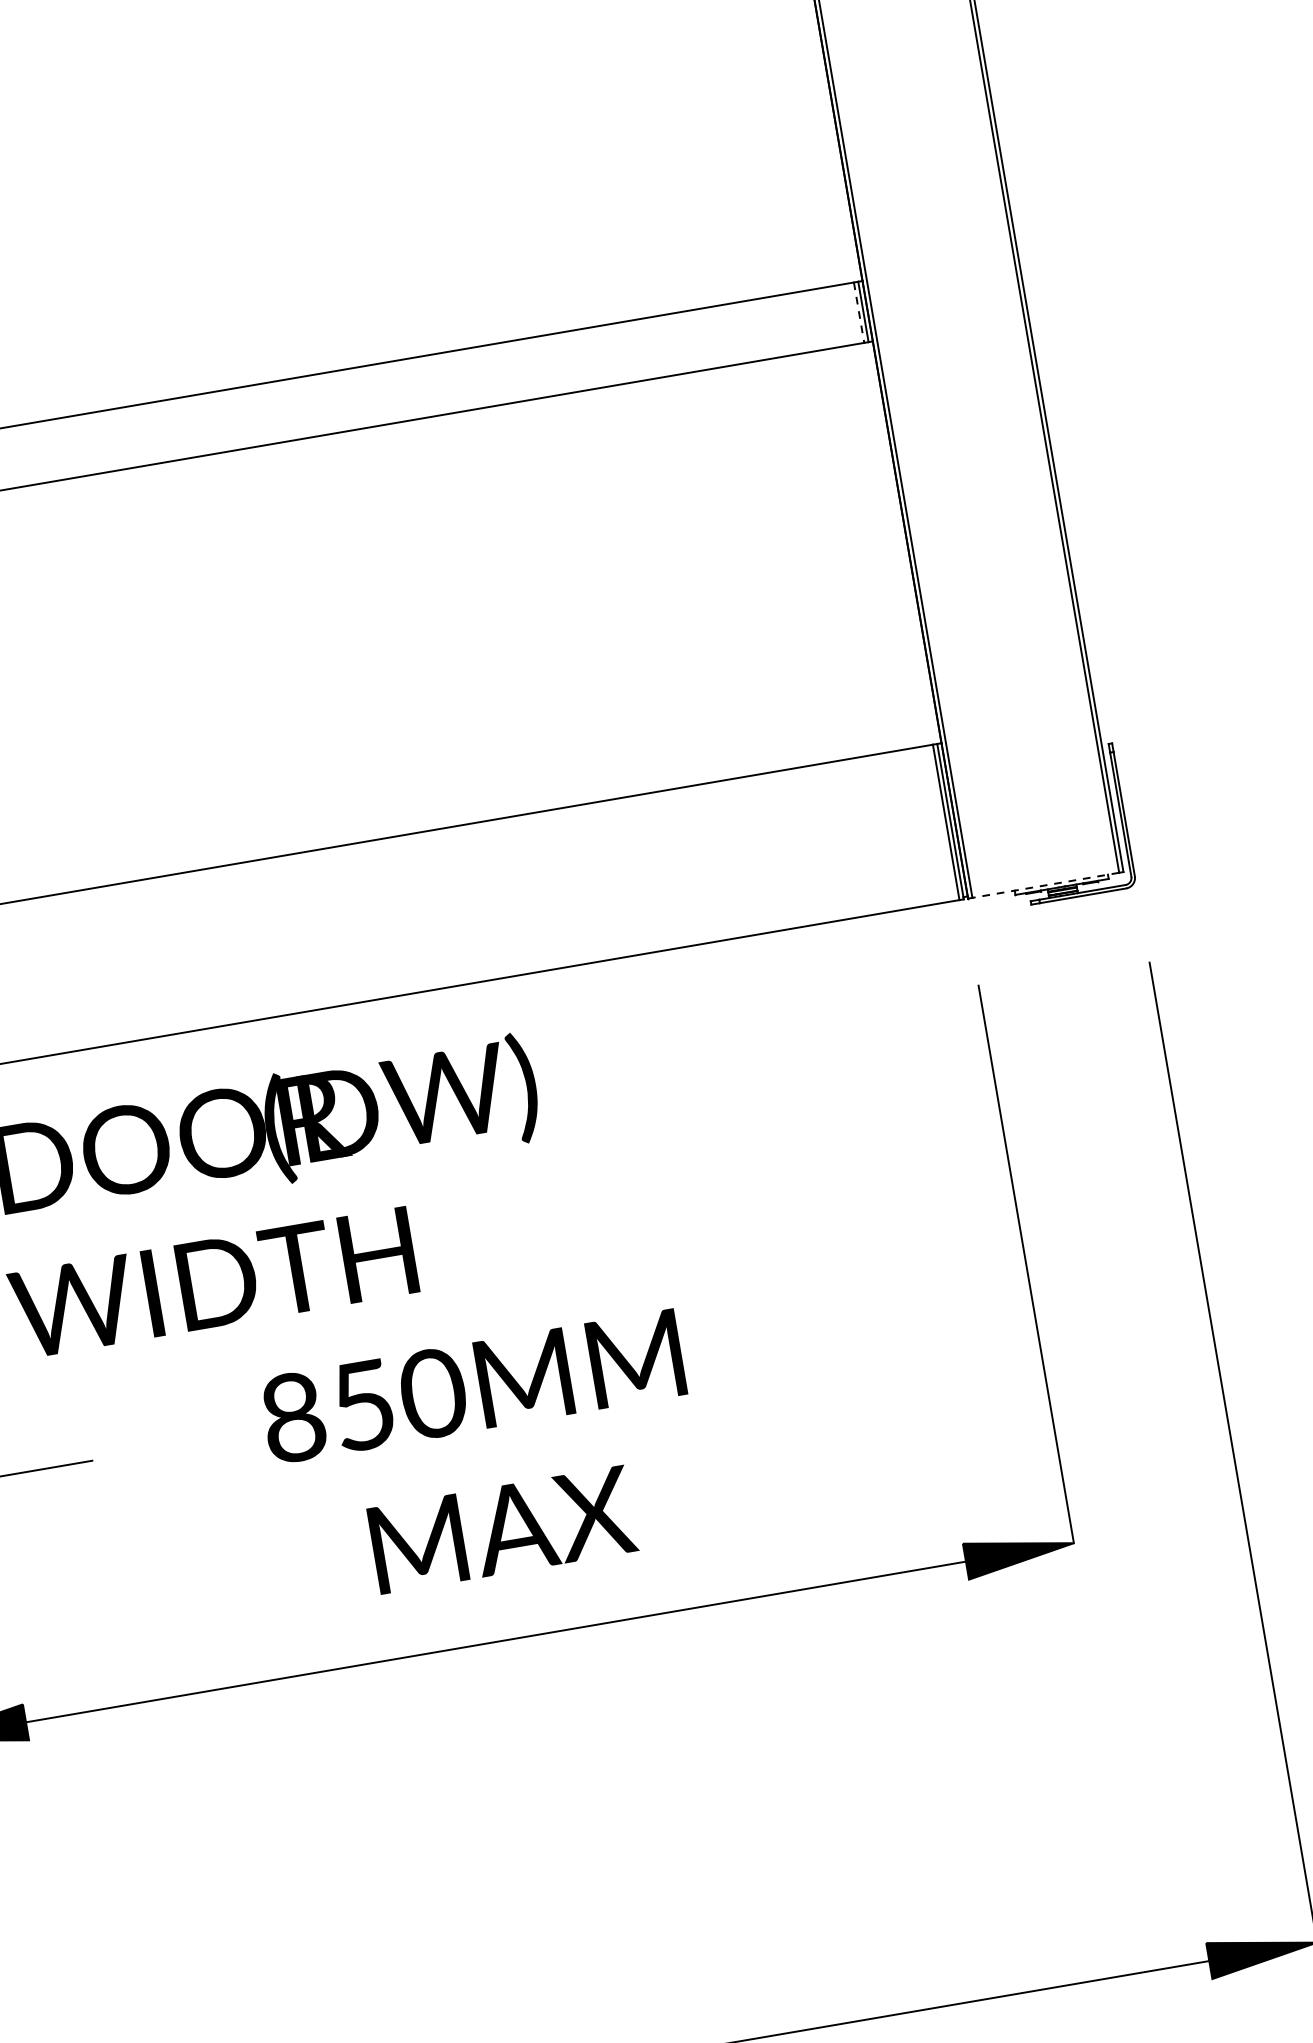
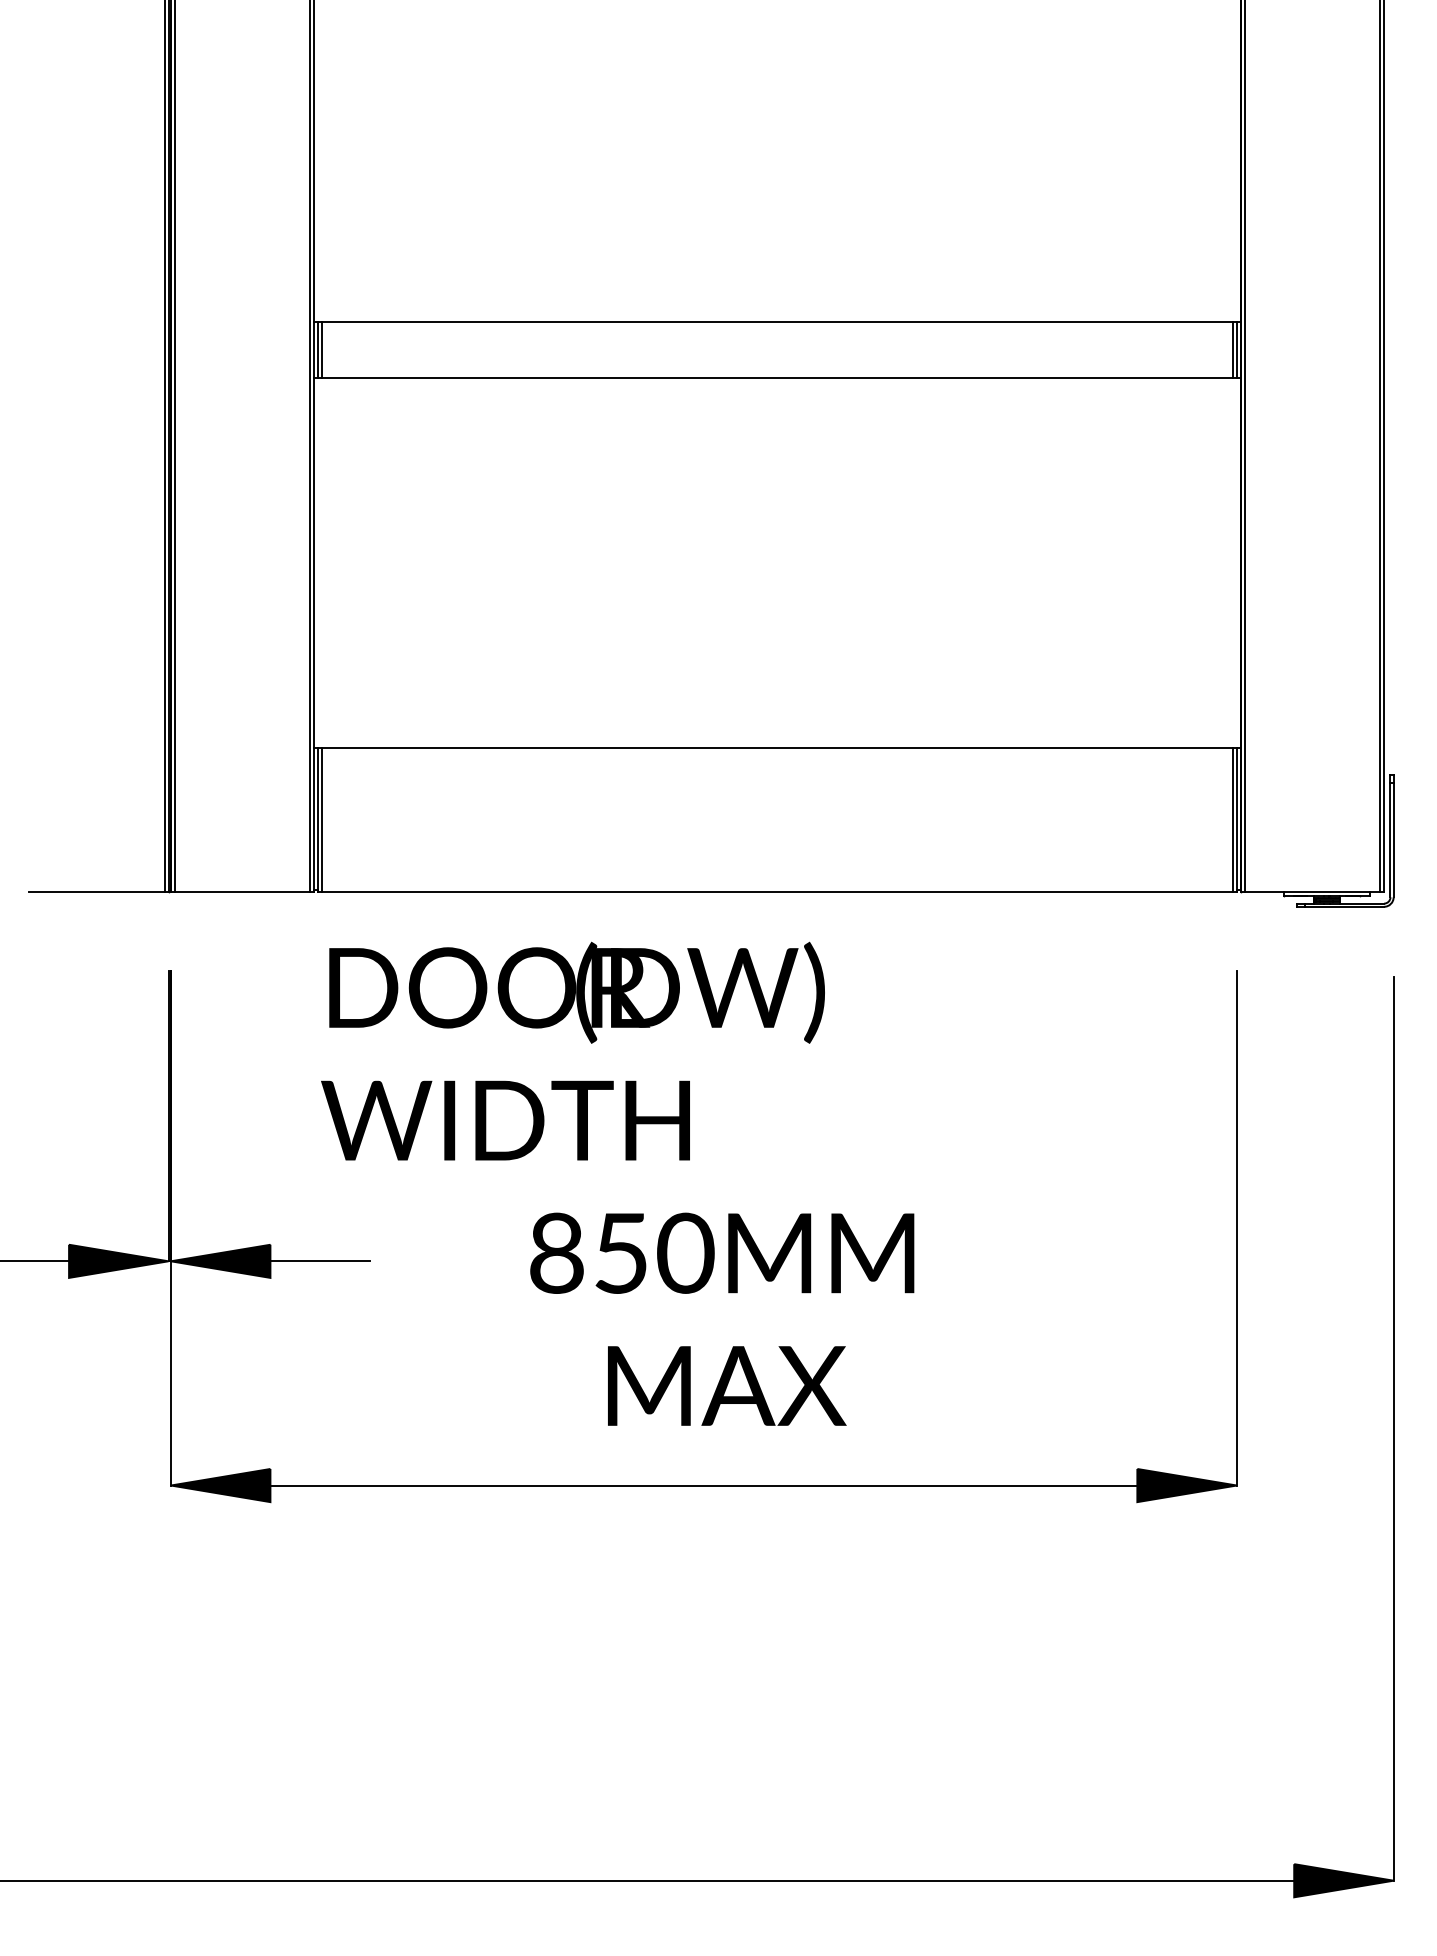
line: (858, 312) -> (1232, 349), dashed -> solid
line: (1045, 885) -> (1312, 891), dashed -> solid

